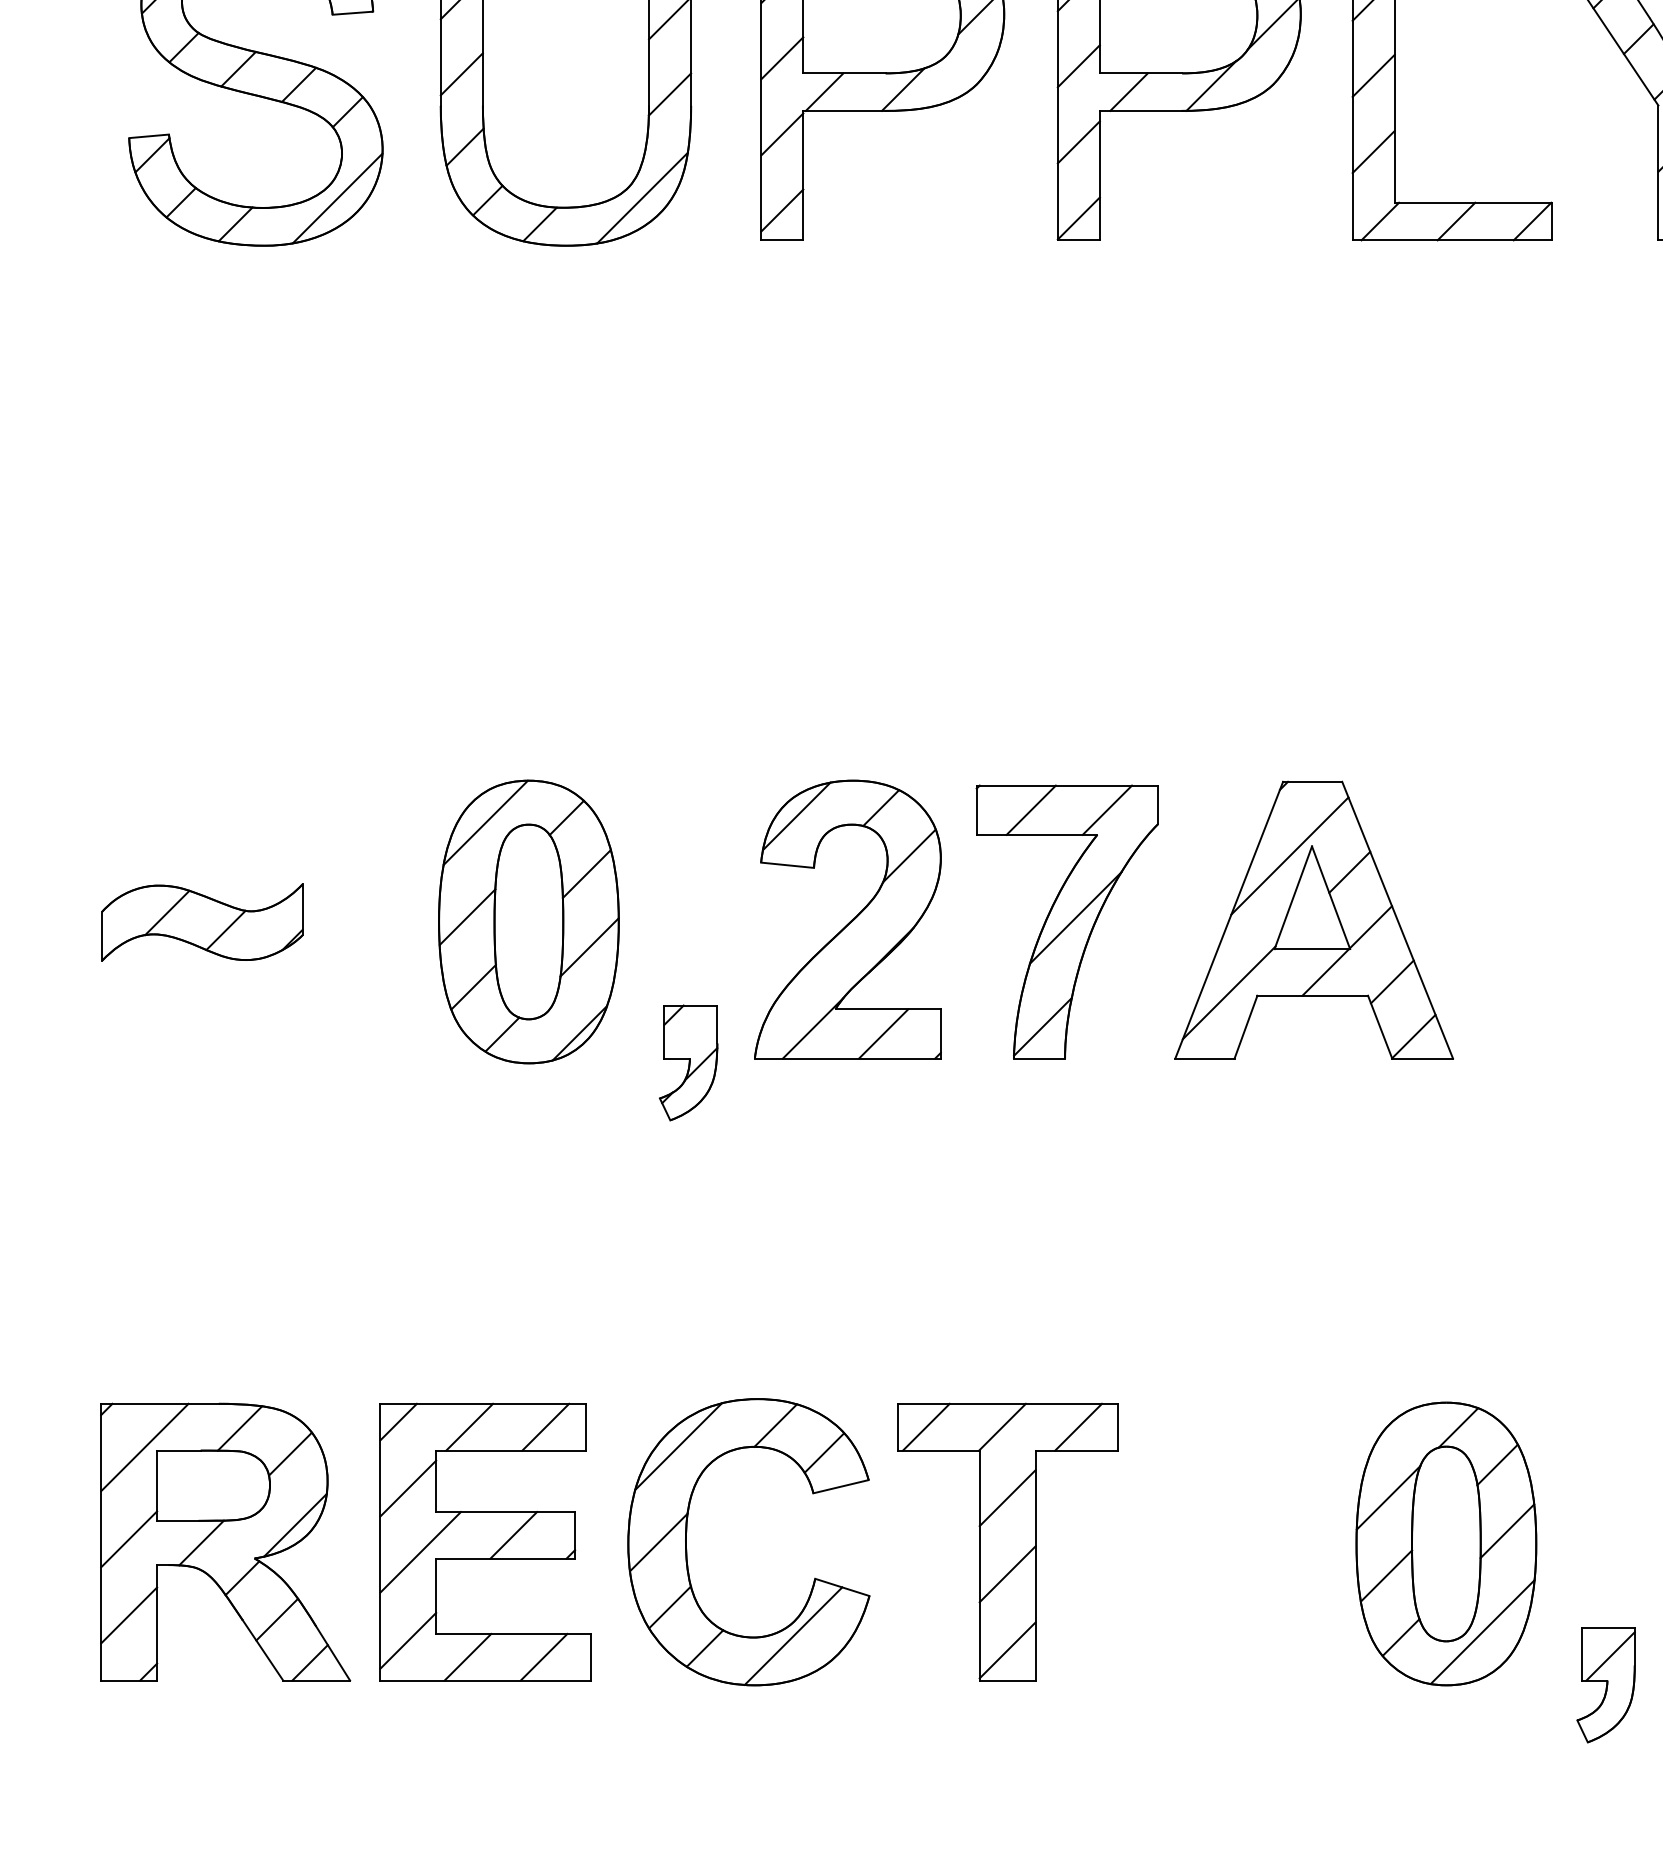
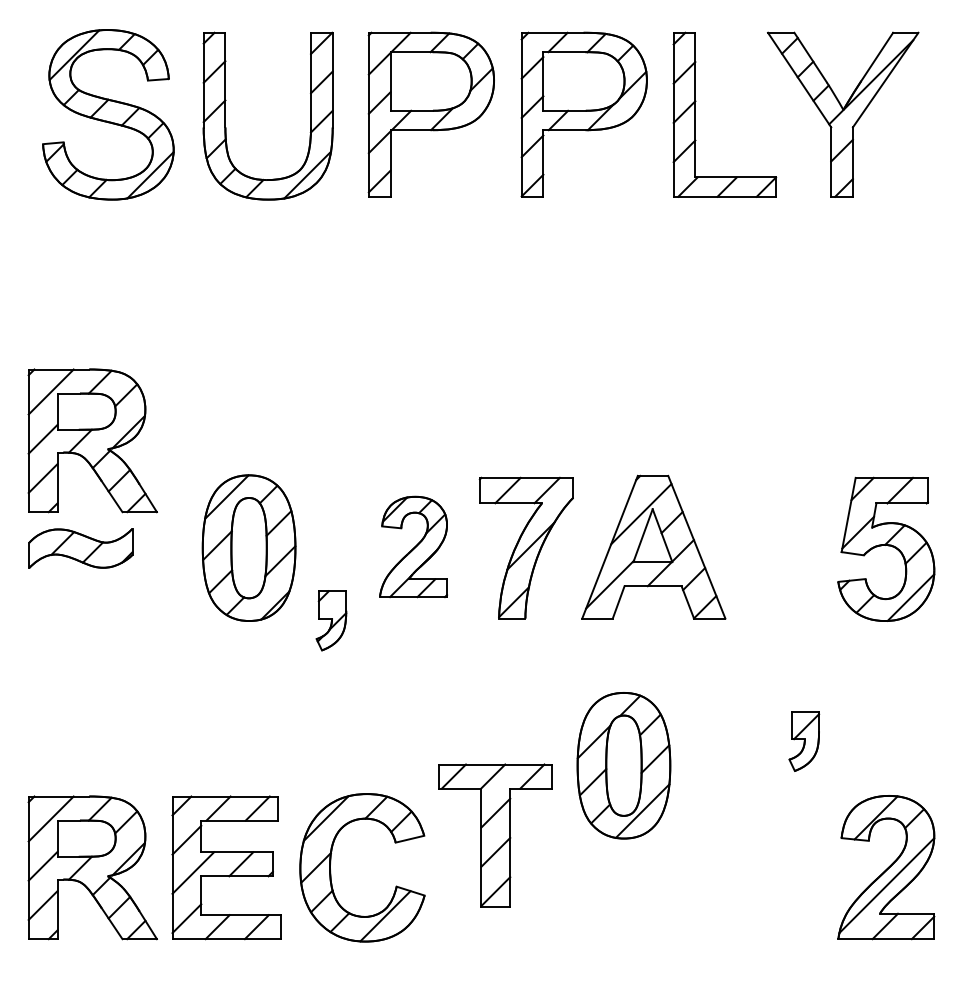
part: (225, 713) -> (92, 440), added
part: (847, 918) -> (413, 546), size x0.7
part: (1006, 1541) -> (495, 835), moved
part: (1445, 1543) -> (623, 765), moved
part: (1606, 1685) -> (804, 741), moved

